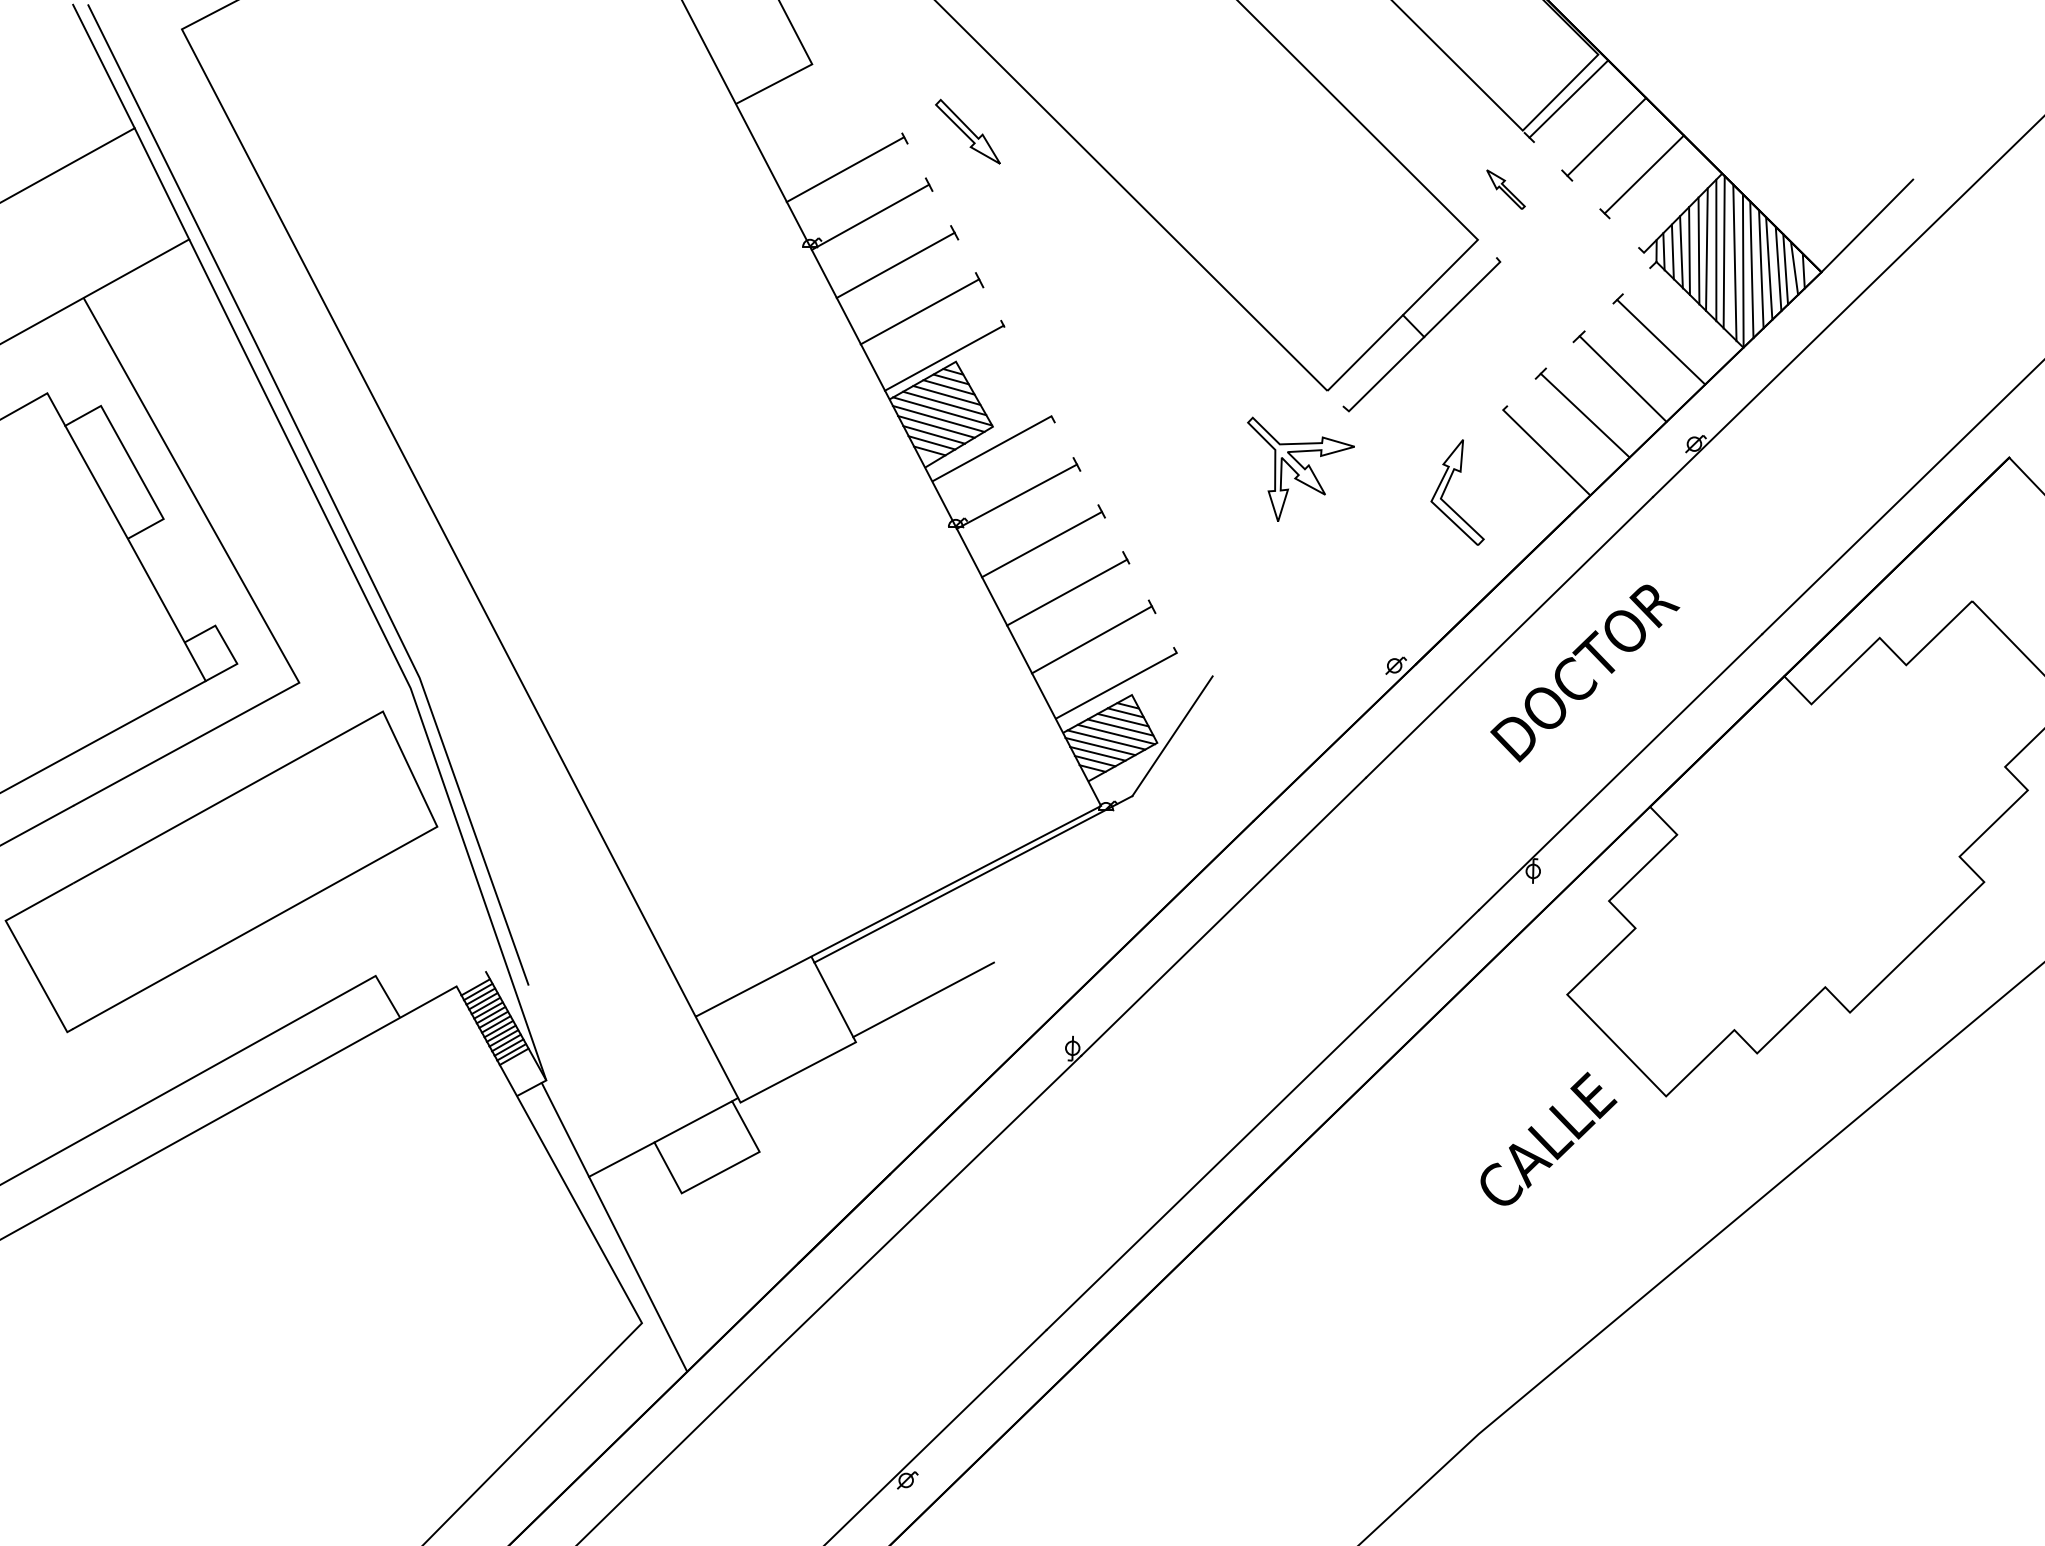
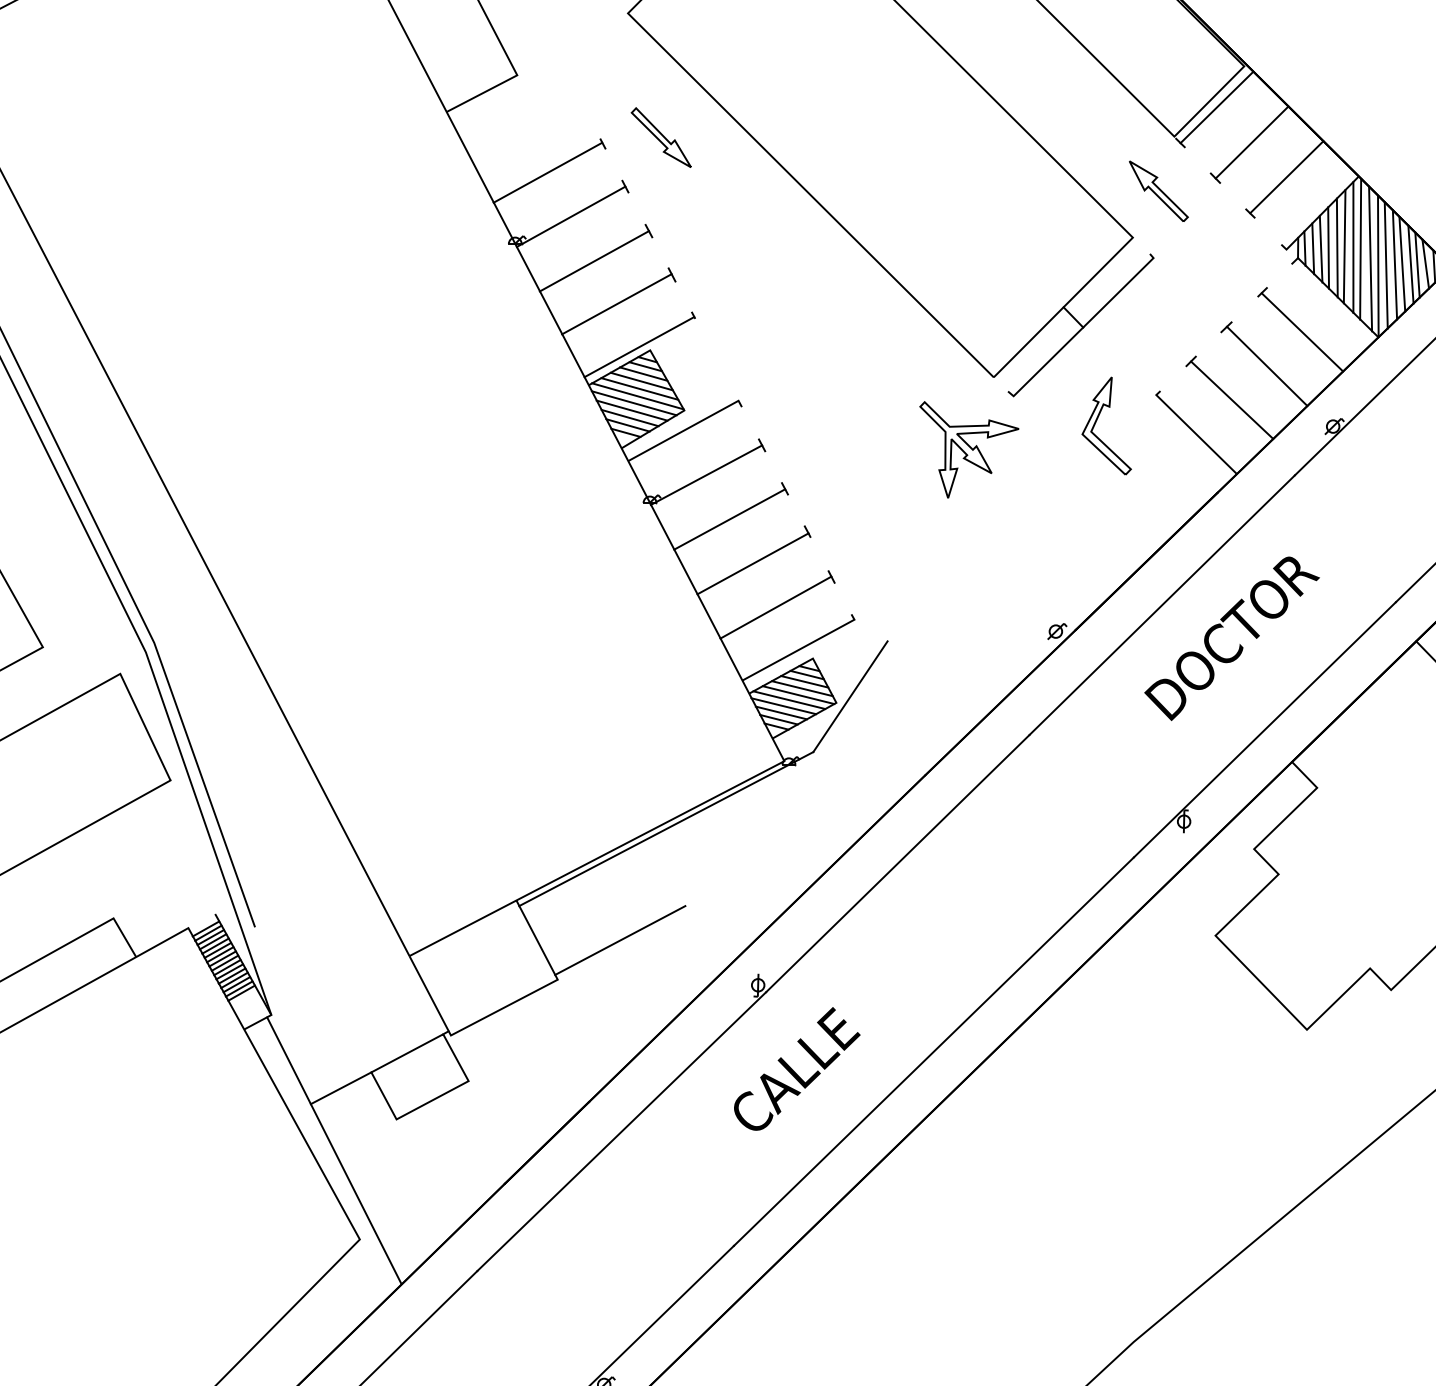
part: (1505, 189) -> (1158, 191), size x1.67
part: (1447, 486) -> (1097, 420), moved
part: (1548, 1138) -> (796, 1068), moved

